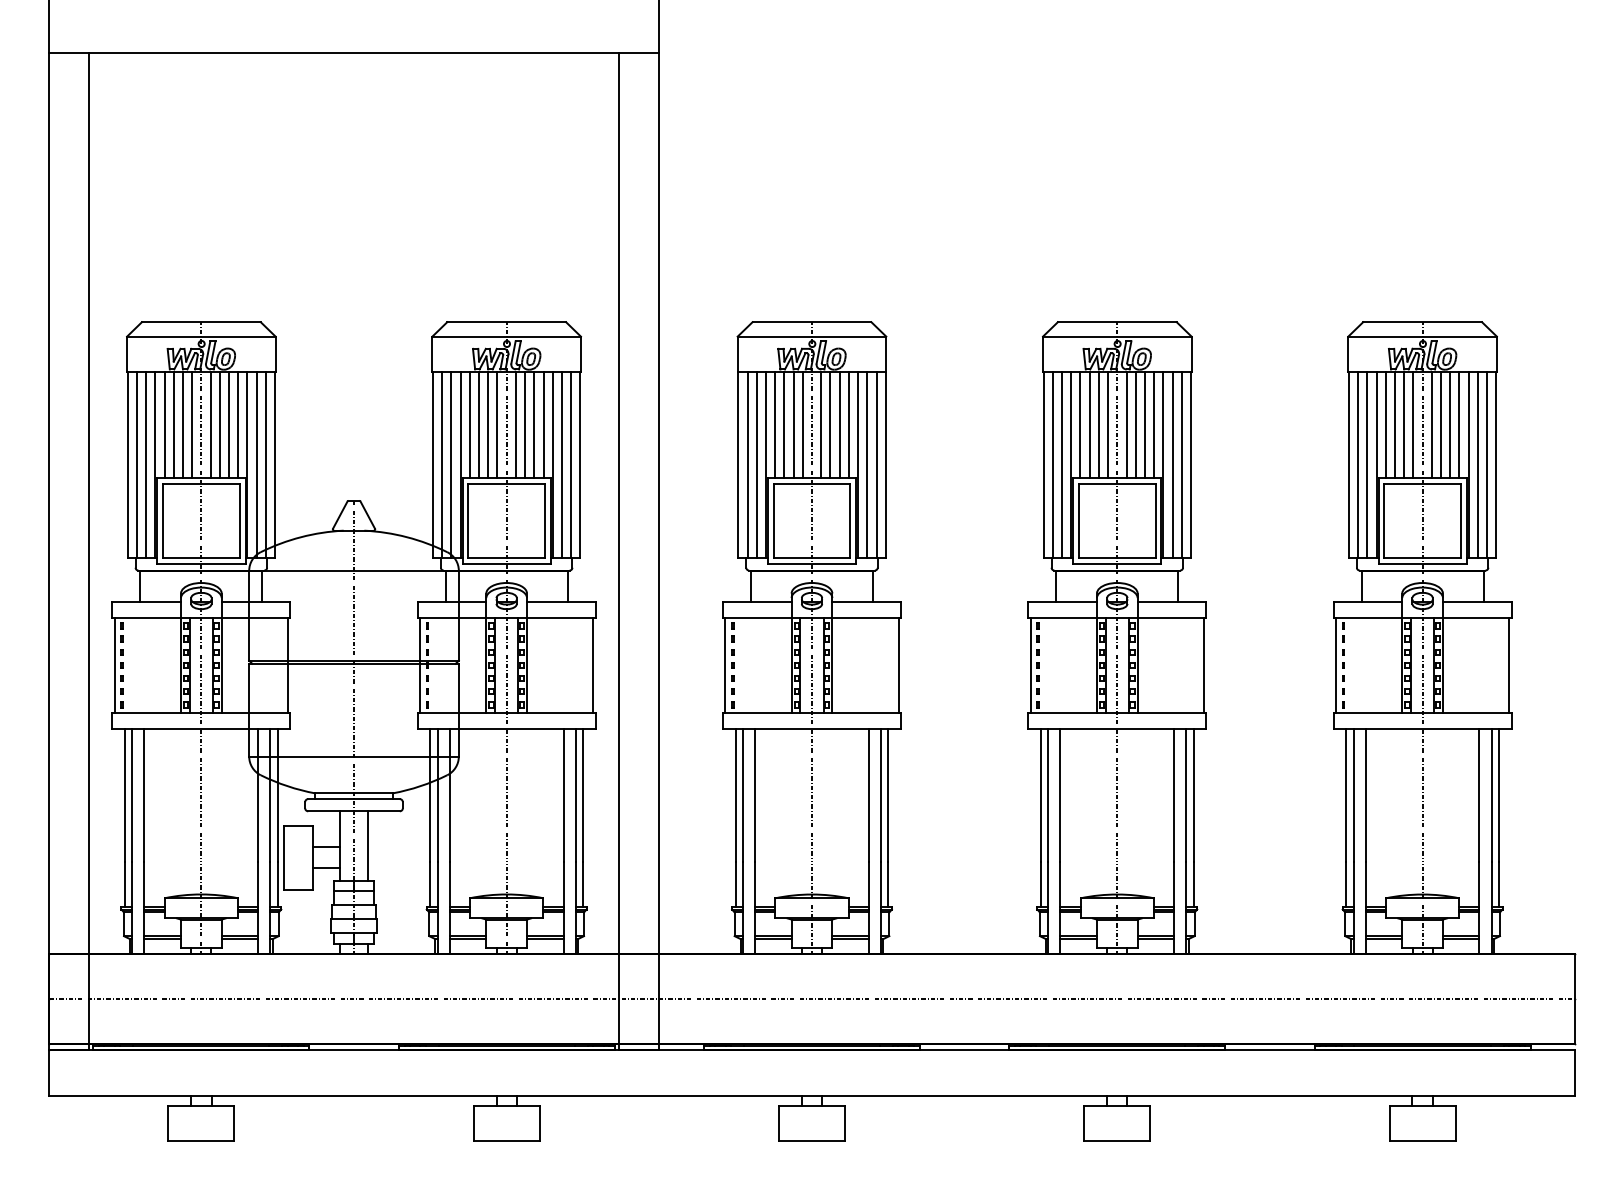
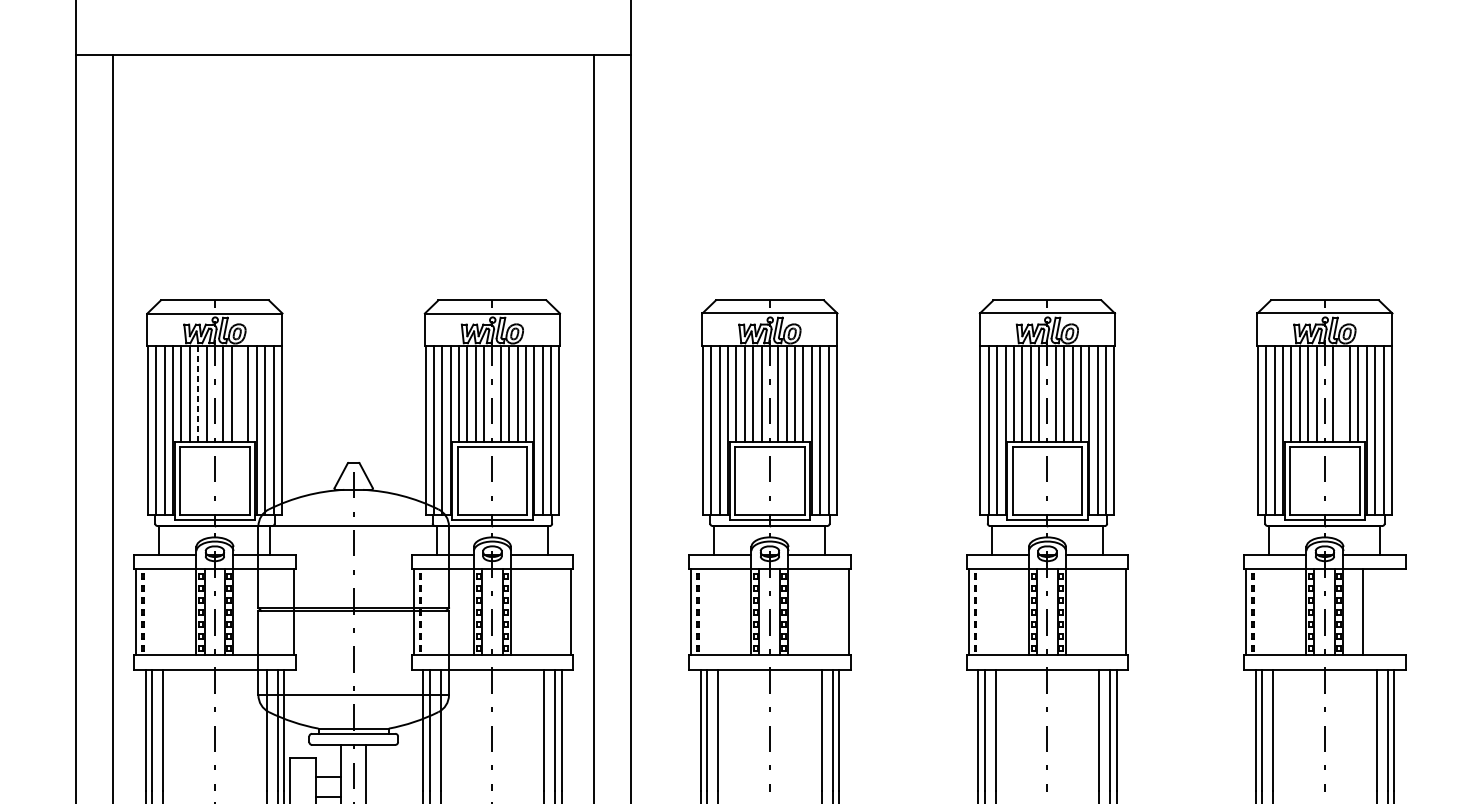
line: (182, 424) -> (197, 393), solid -> dashed
line: (229, 424) -> (240, 393), removed
line: (1441, 424) -> (1342, 393), removed
line: (1509, 664) -> (1363, 611), moved

